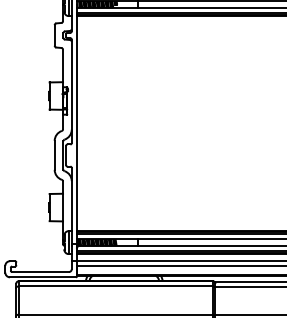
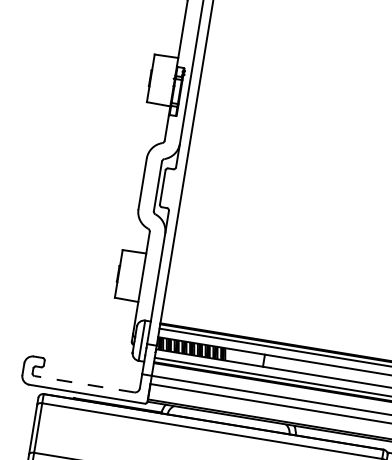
line: (40, 272) -> (84, 385), solid -> dashed

